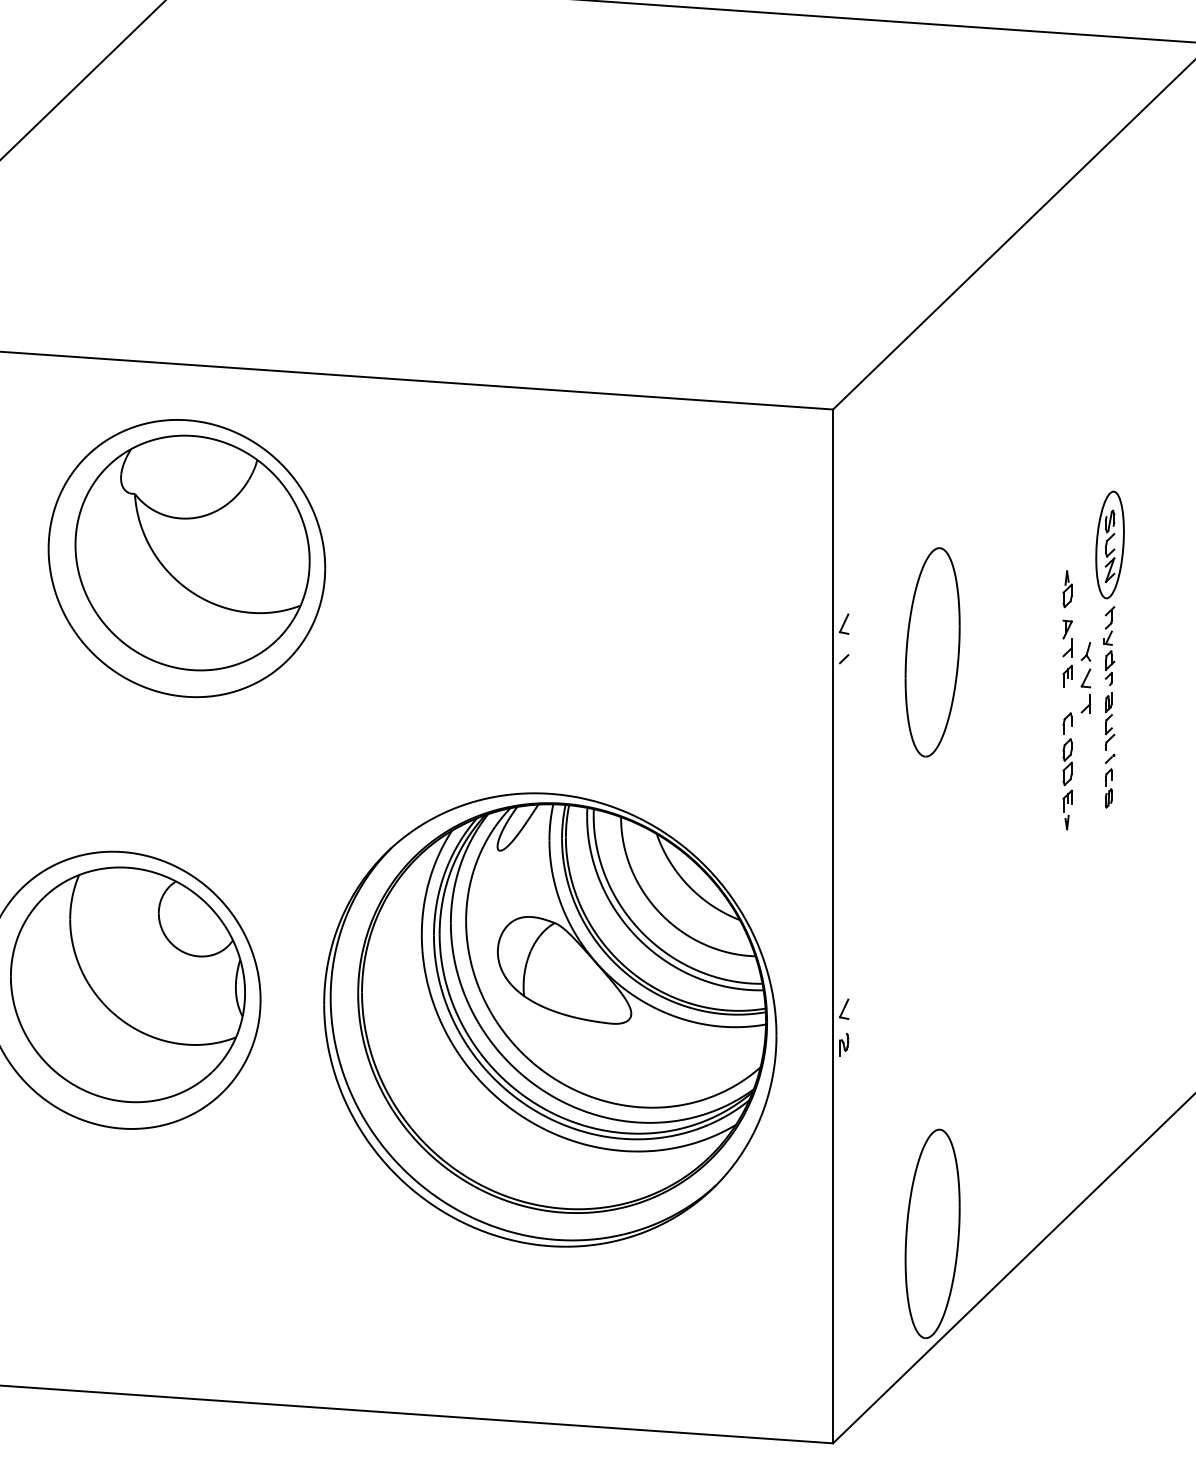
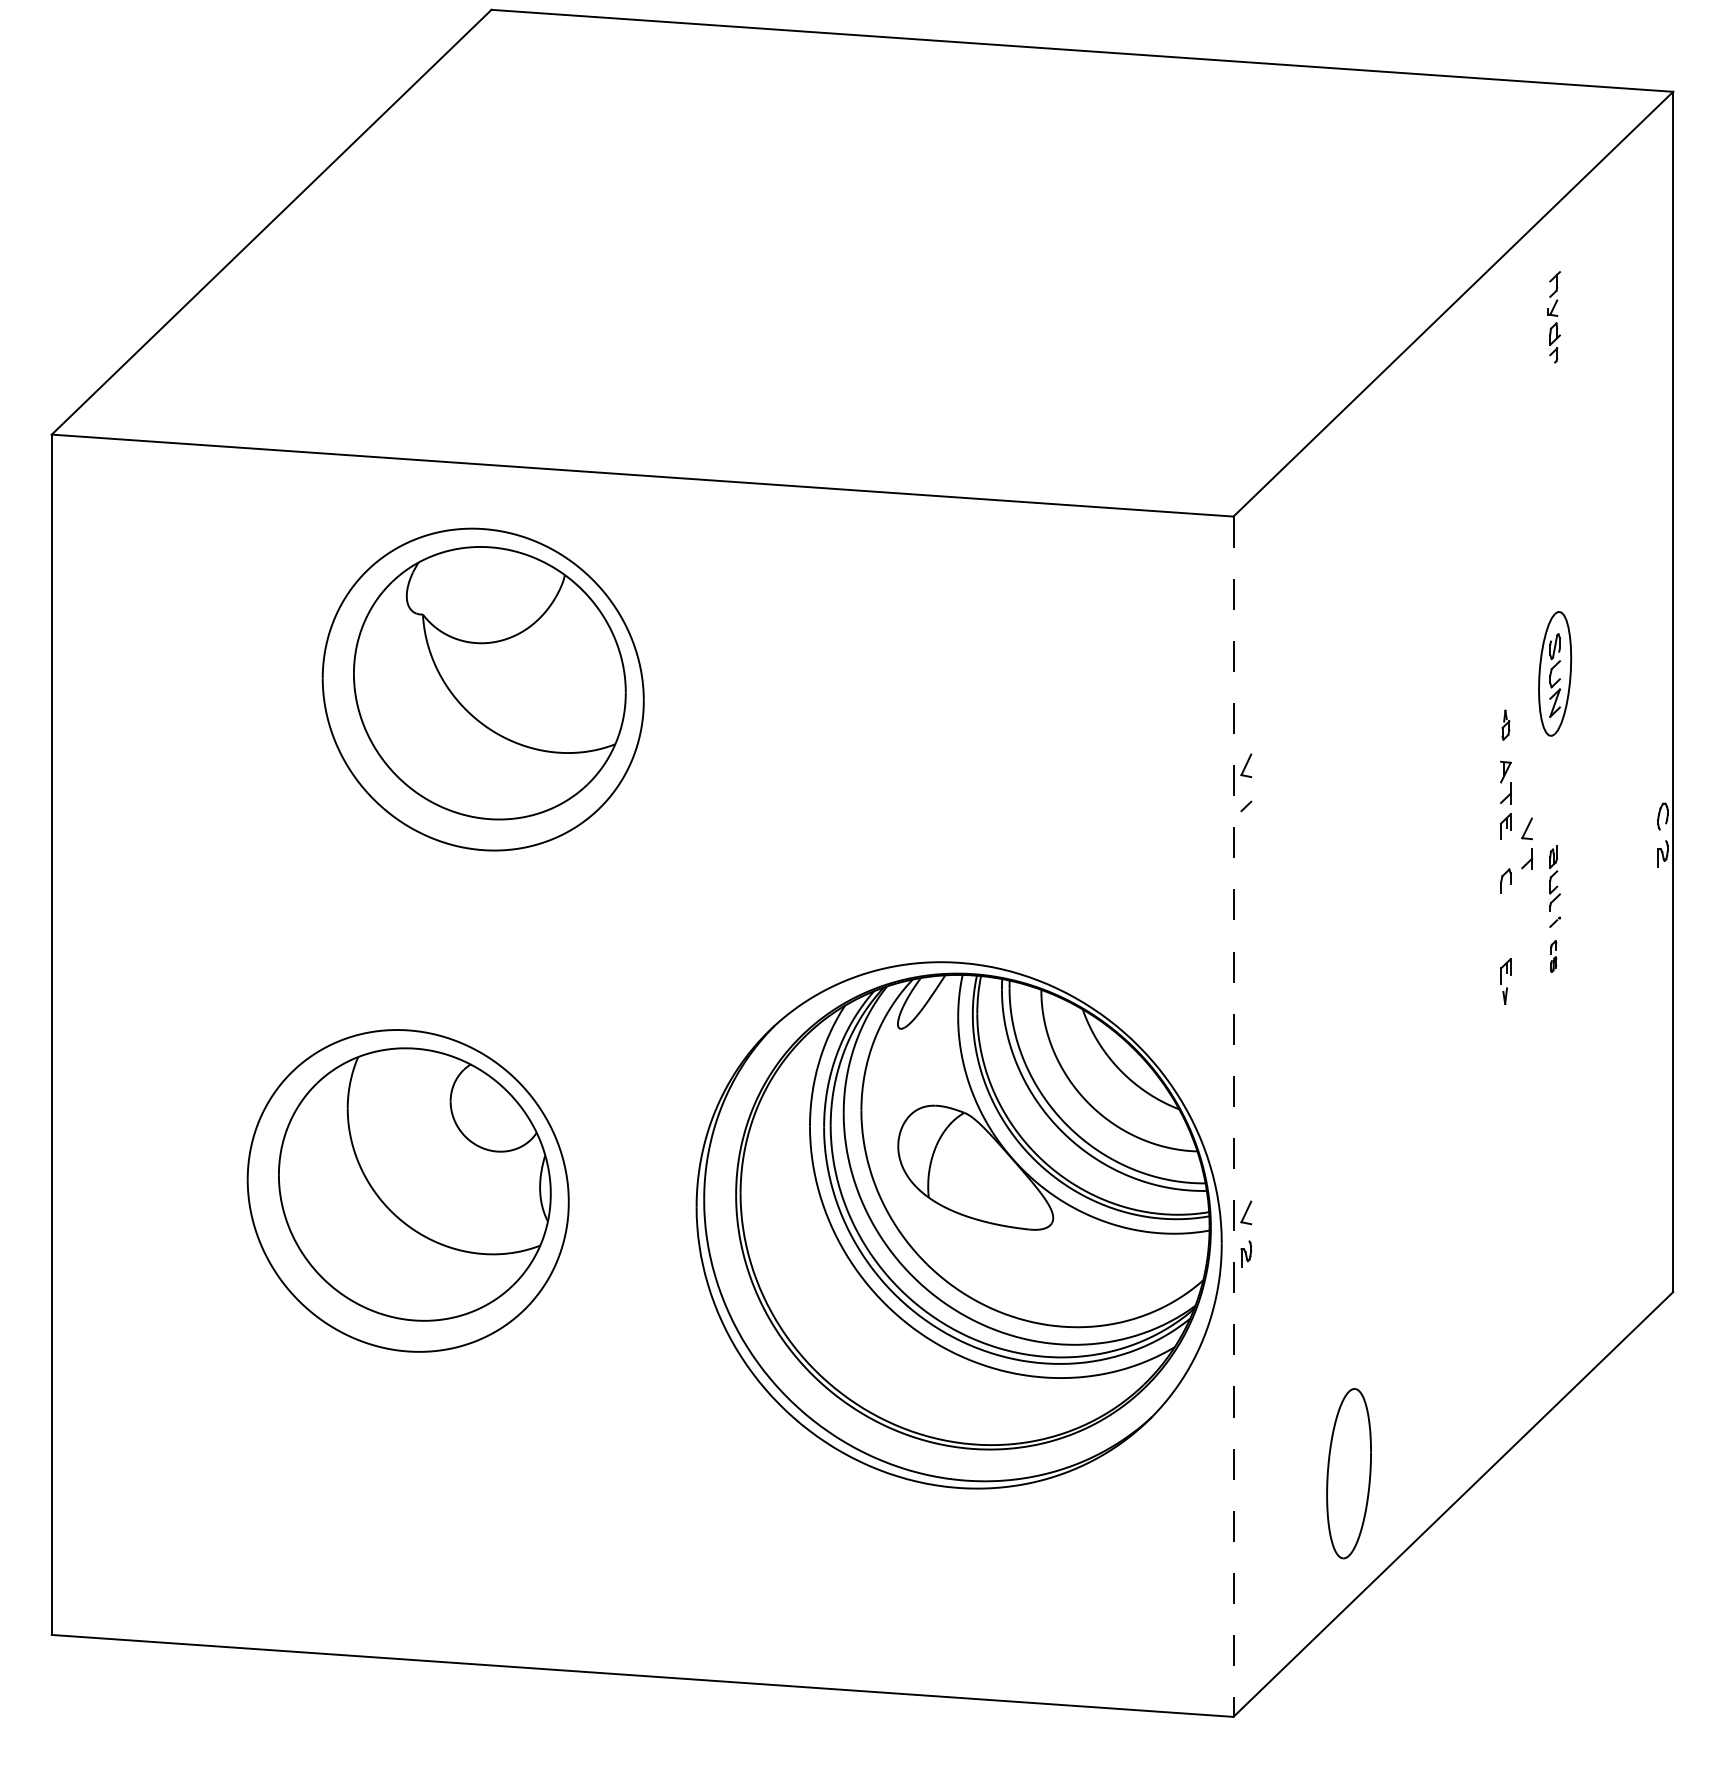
part: (1067, 588) -> (1505, 724), size x0.7
part: (1108, 646) -> (1553, 317), moved
part: (1085, 651) -> (1526, 797), removed
part: (932, 652) -> (1348, 798), removed
part: (1067, 761) -> (1505, 925), removed
part: (1108, 788) -> (1553, 956), size x0.7
line: (833, 927) -> (1233, 1117), solid -> dashed
part: (549, 1020) -> (958, 1225), moved
part: (932, 1233) -> (1348, 1473), size x0.7

